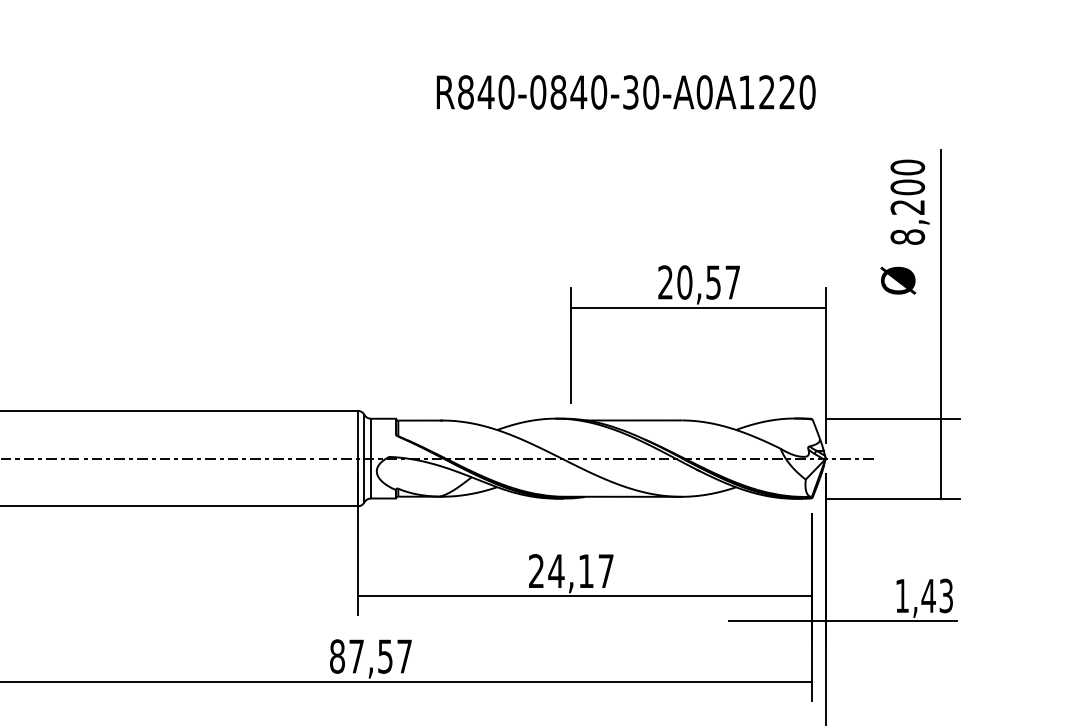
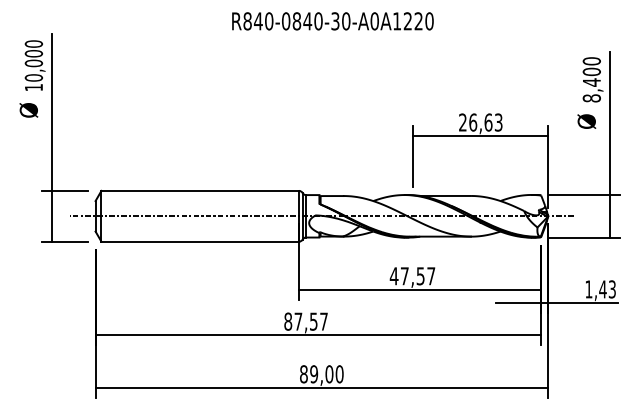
text: (625, 92) -> (332, 21), moved
text: (907, 207) -> (591, 82), 8,200 -> 8,400
text: (708, 282) -> (485, 122), 20,57 -> 26,63
text: (559, 571) -> (406, 276), 24,17 -> 47,57

